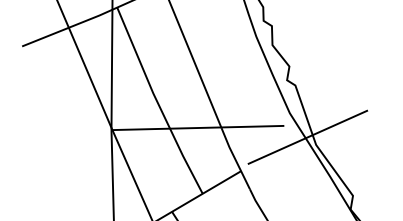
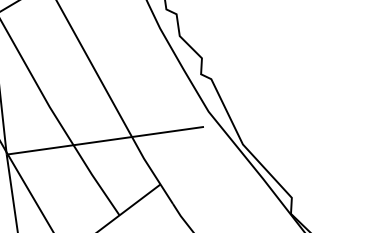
line: (307, 136) -> (231, 135), removed

